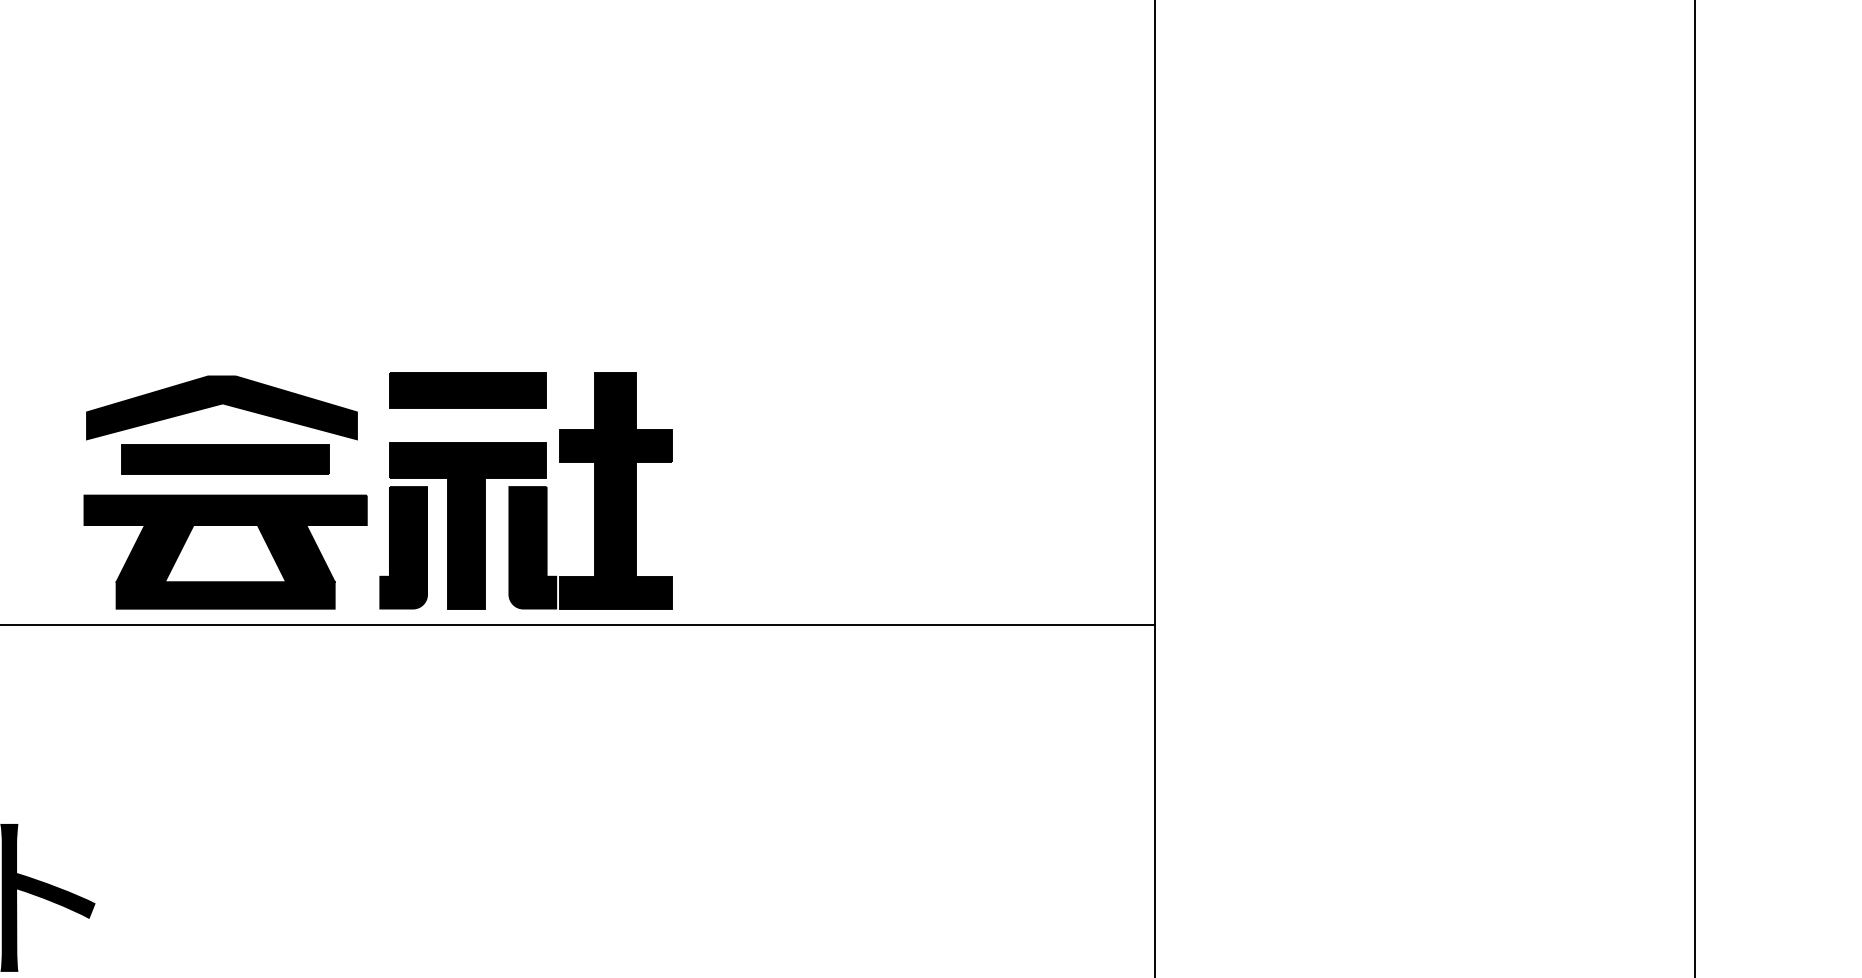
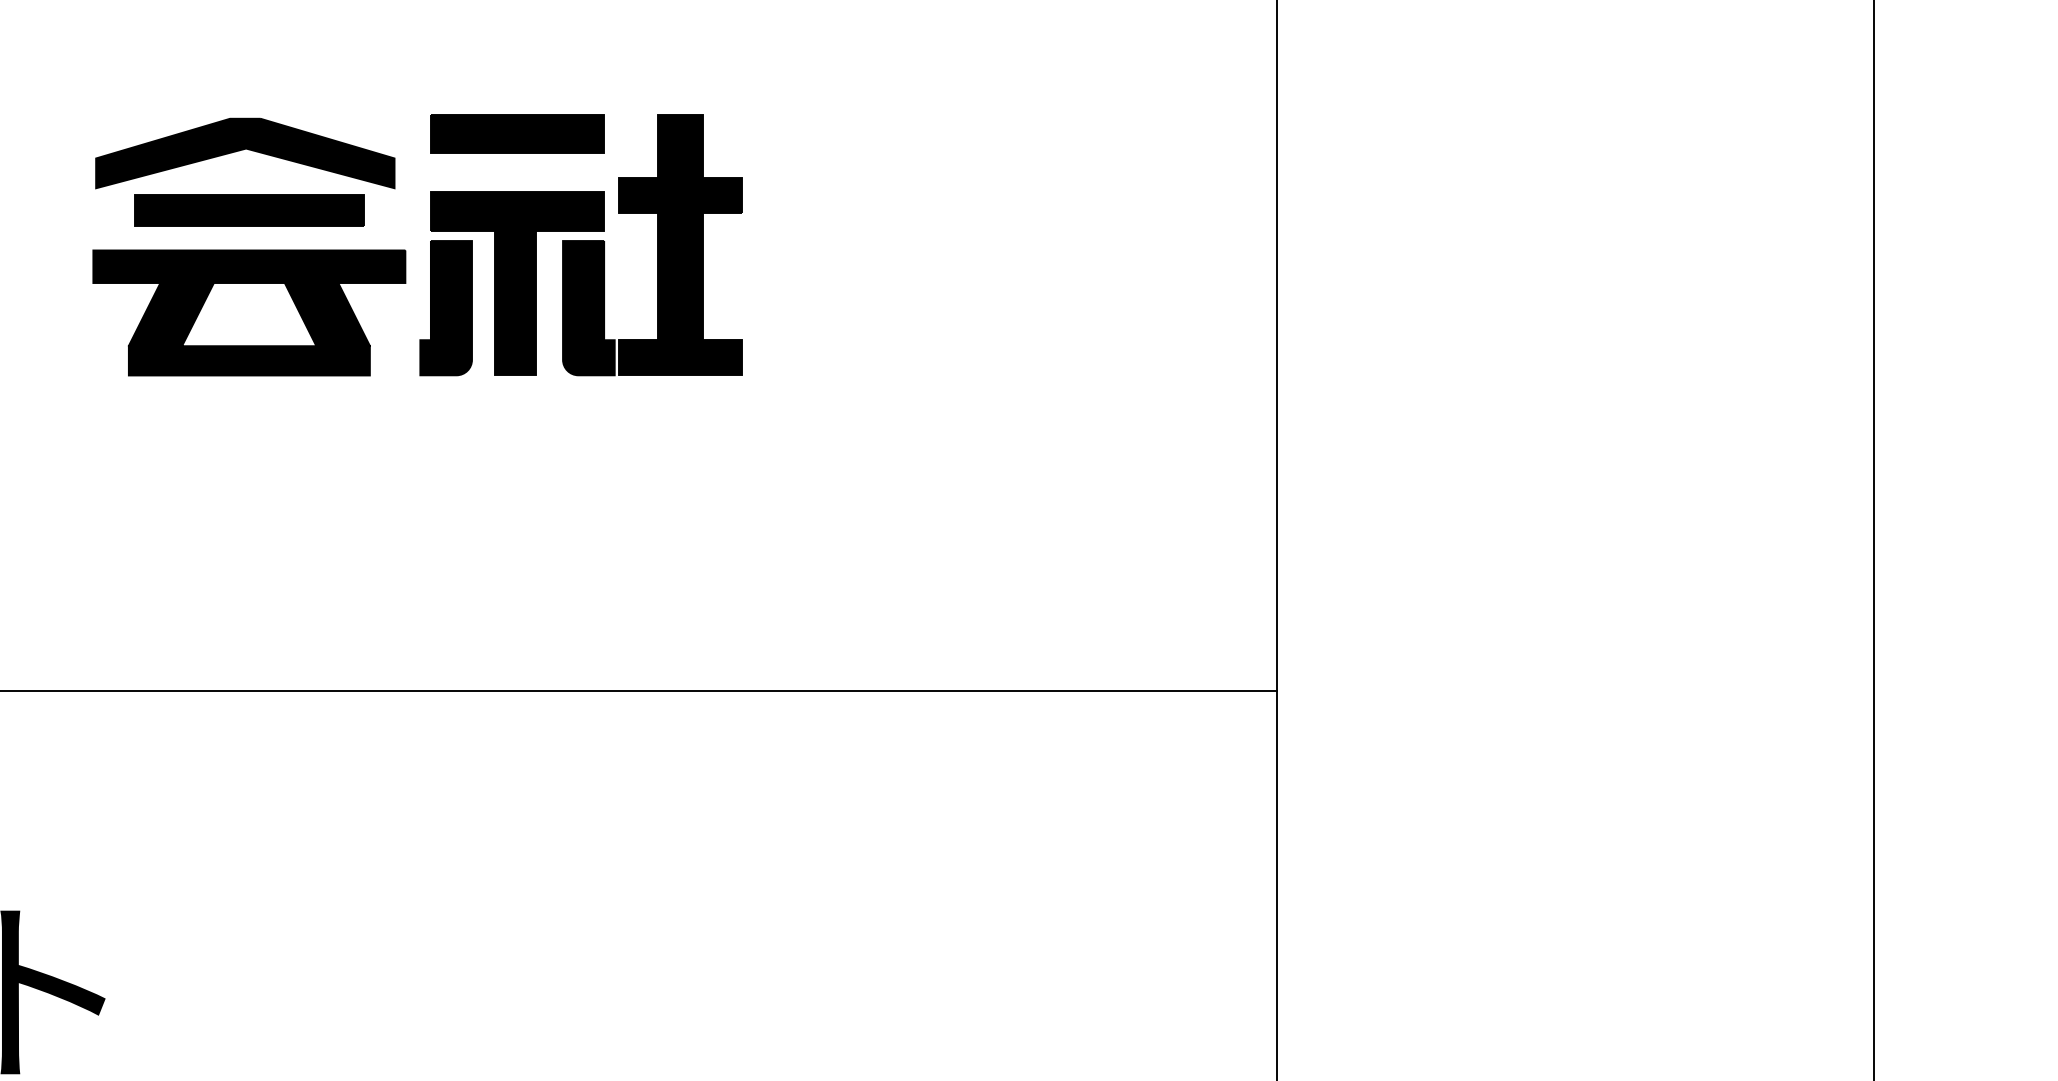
part: (367, 495) -> (406, 250), moved

